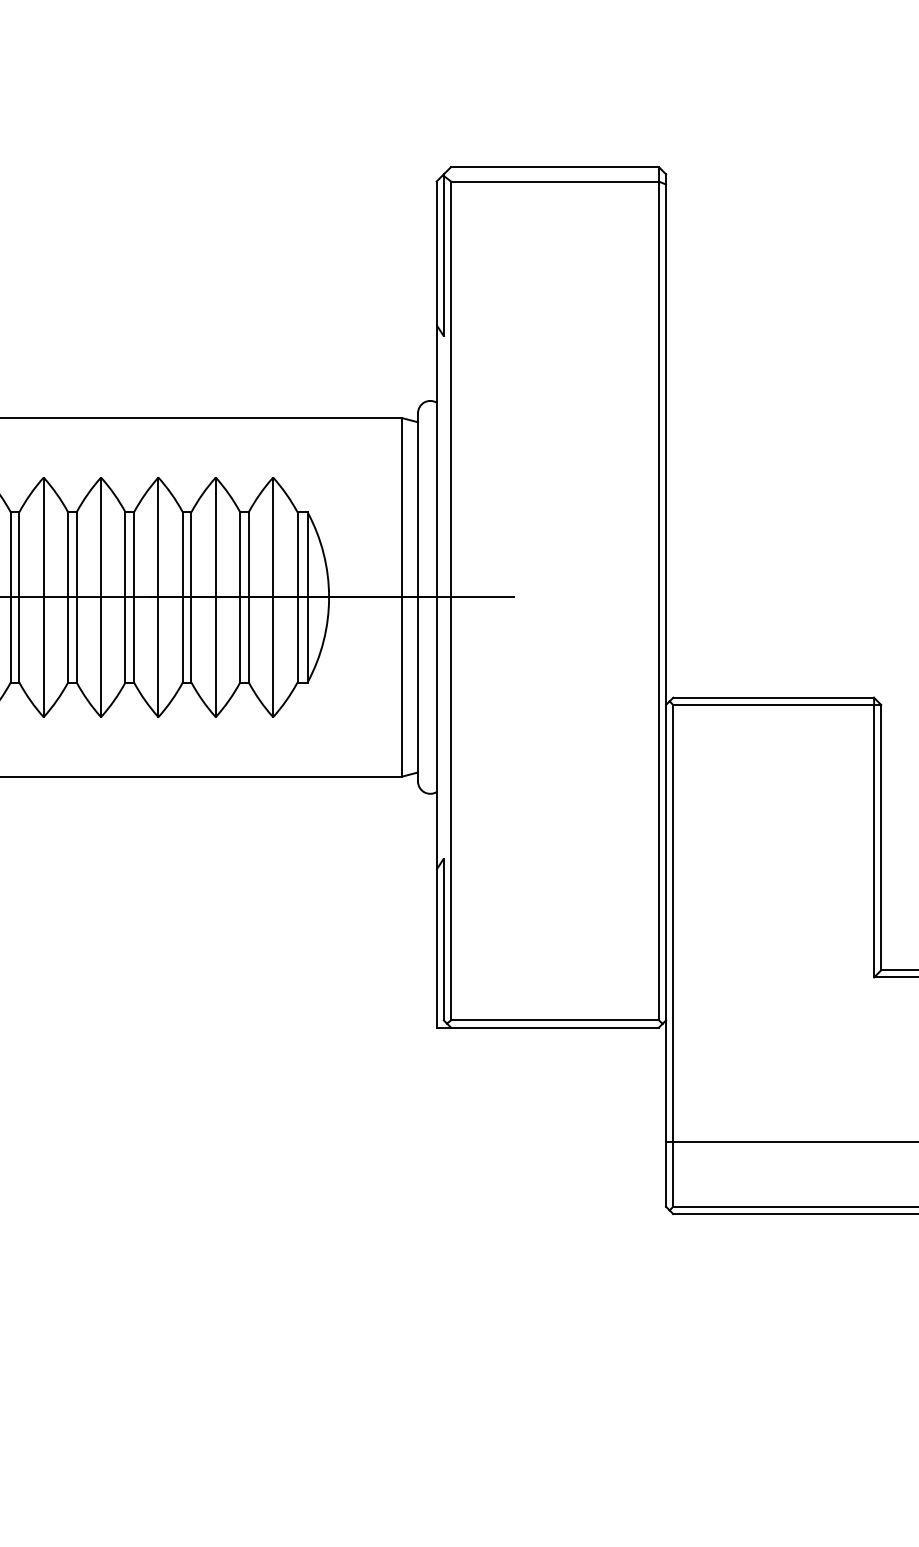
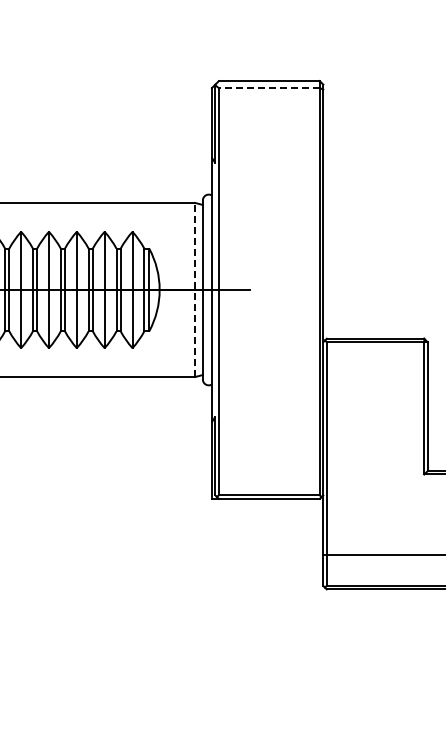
line: (555, 182) -> (269, 88), solid -> dashed
line: (402, 596) -> (195, 289), solid -> dashed

